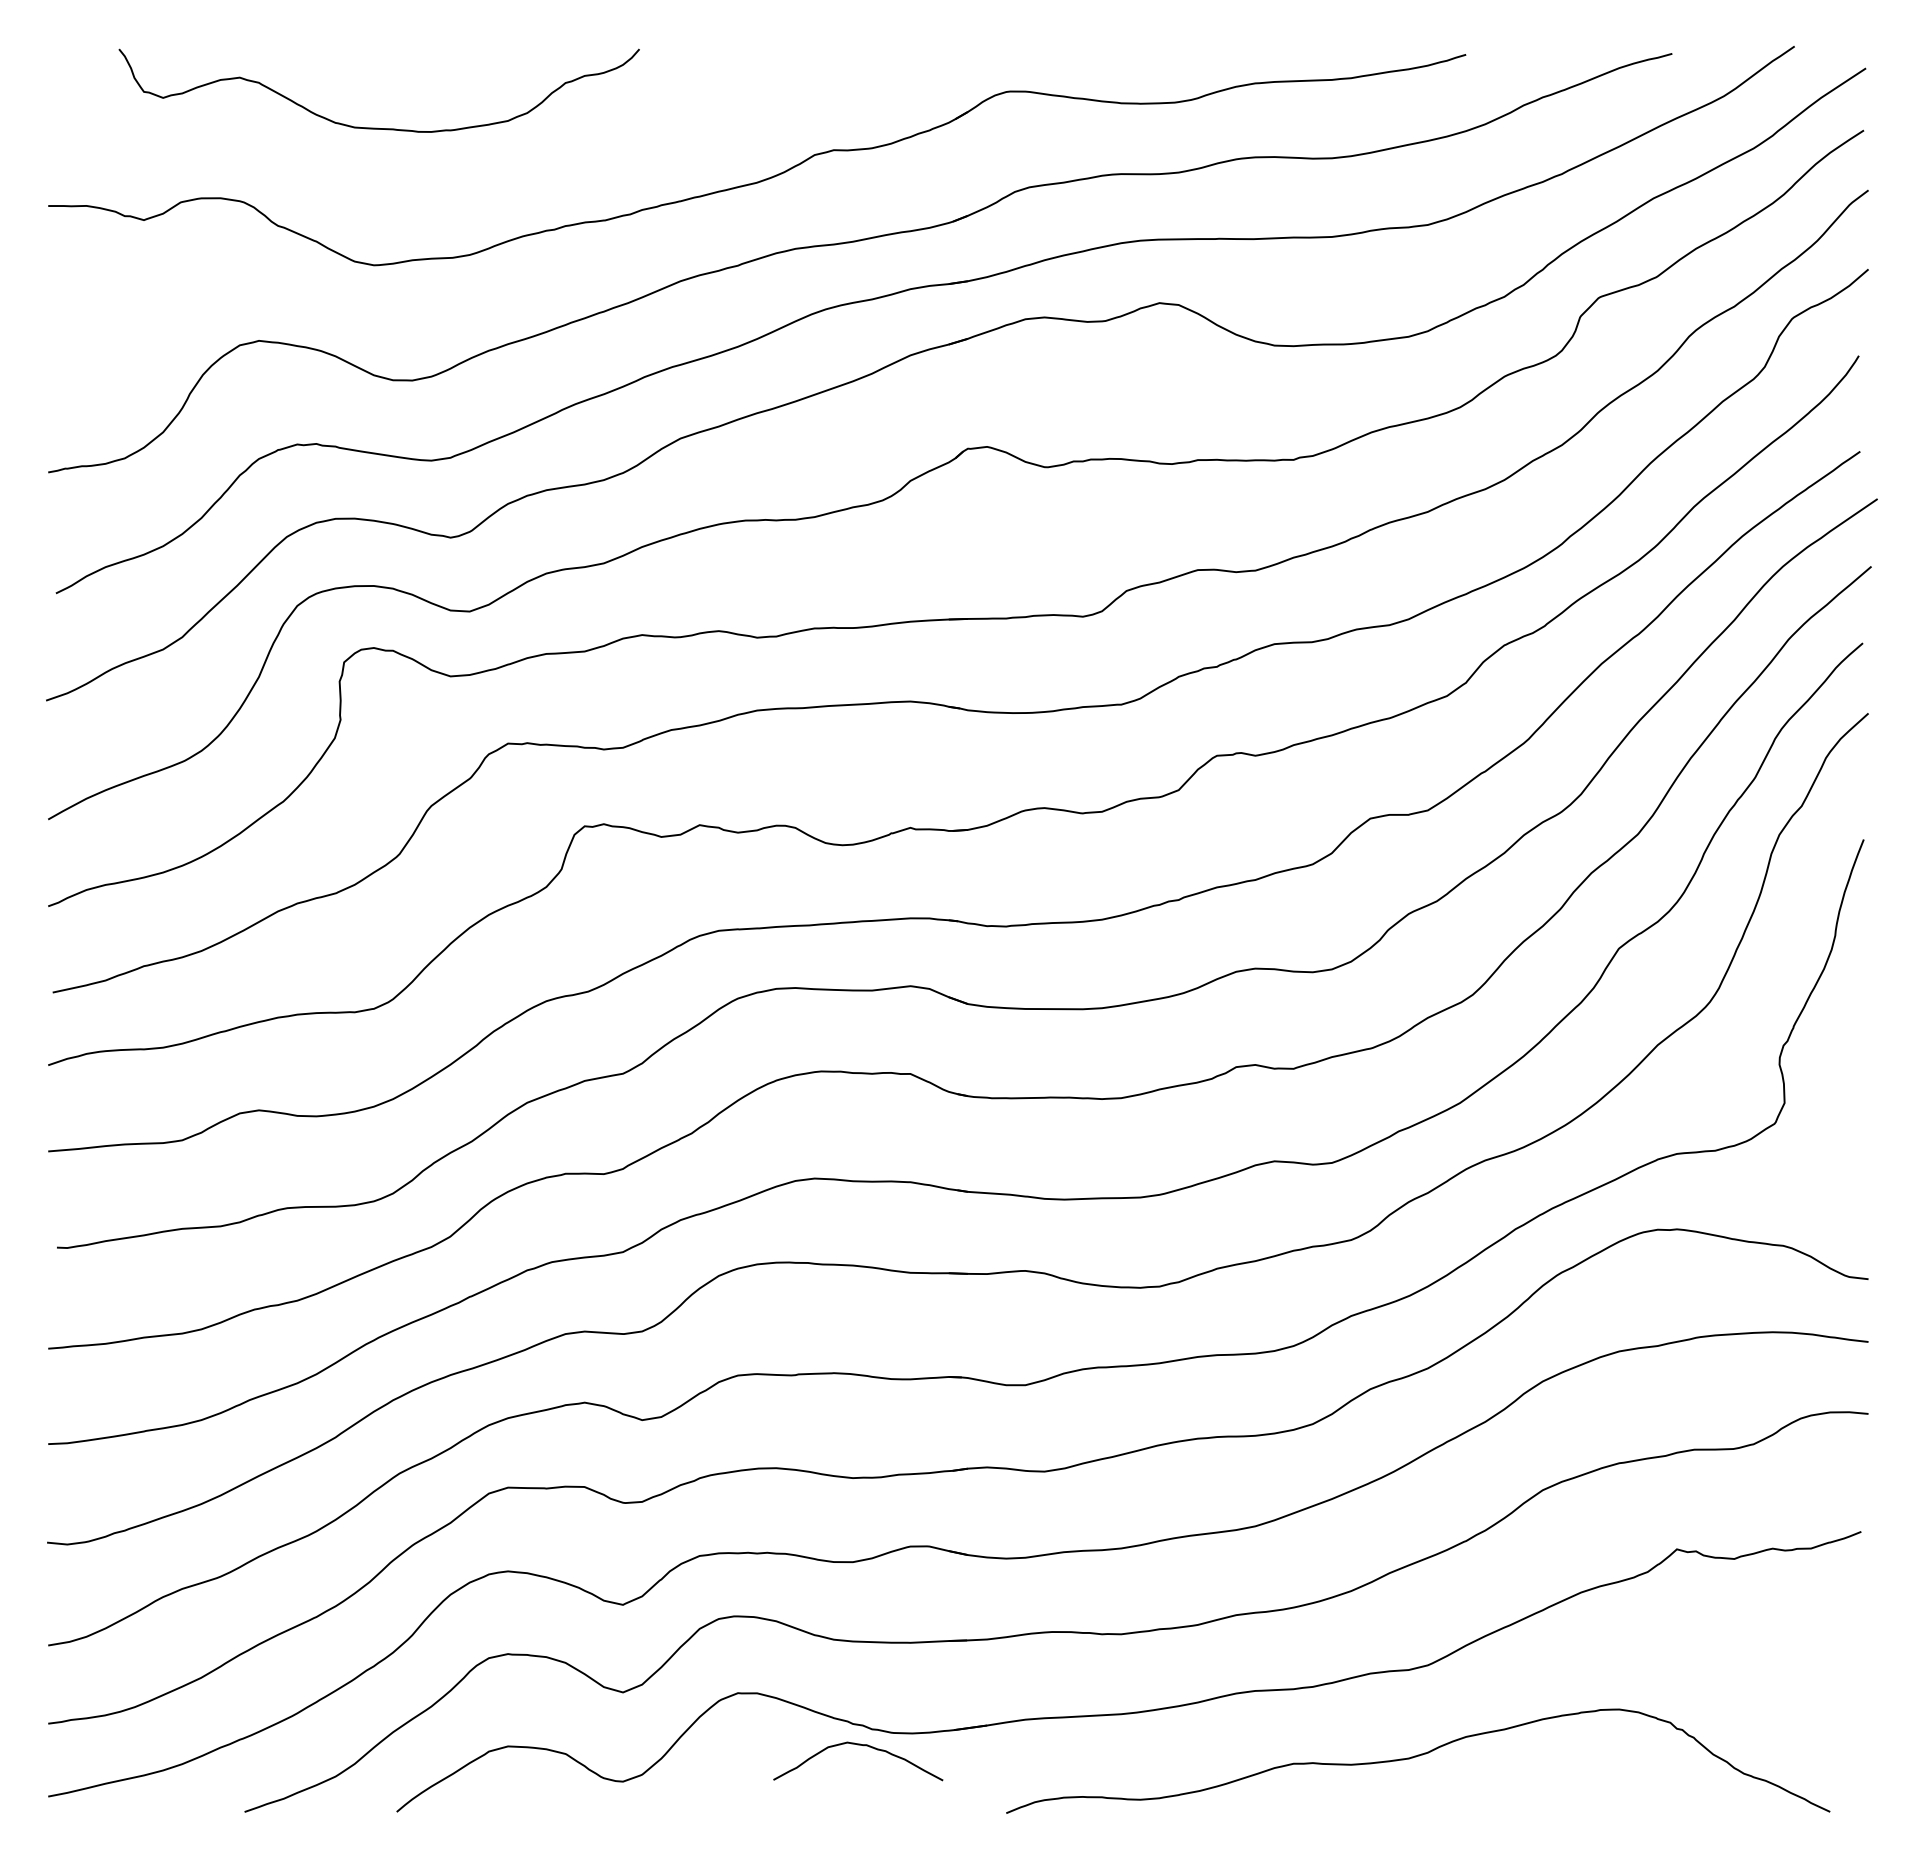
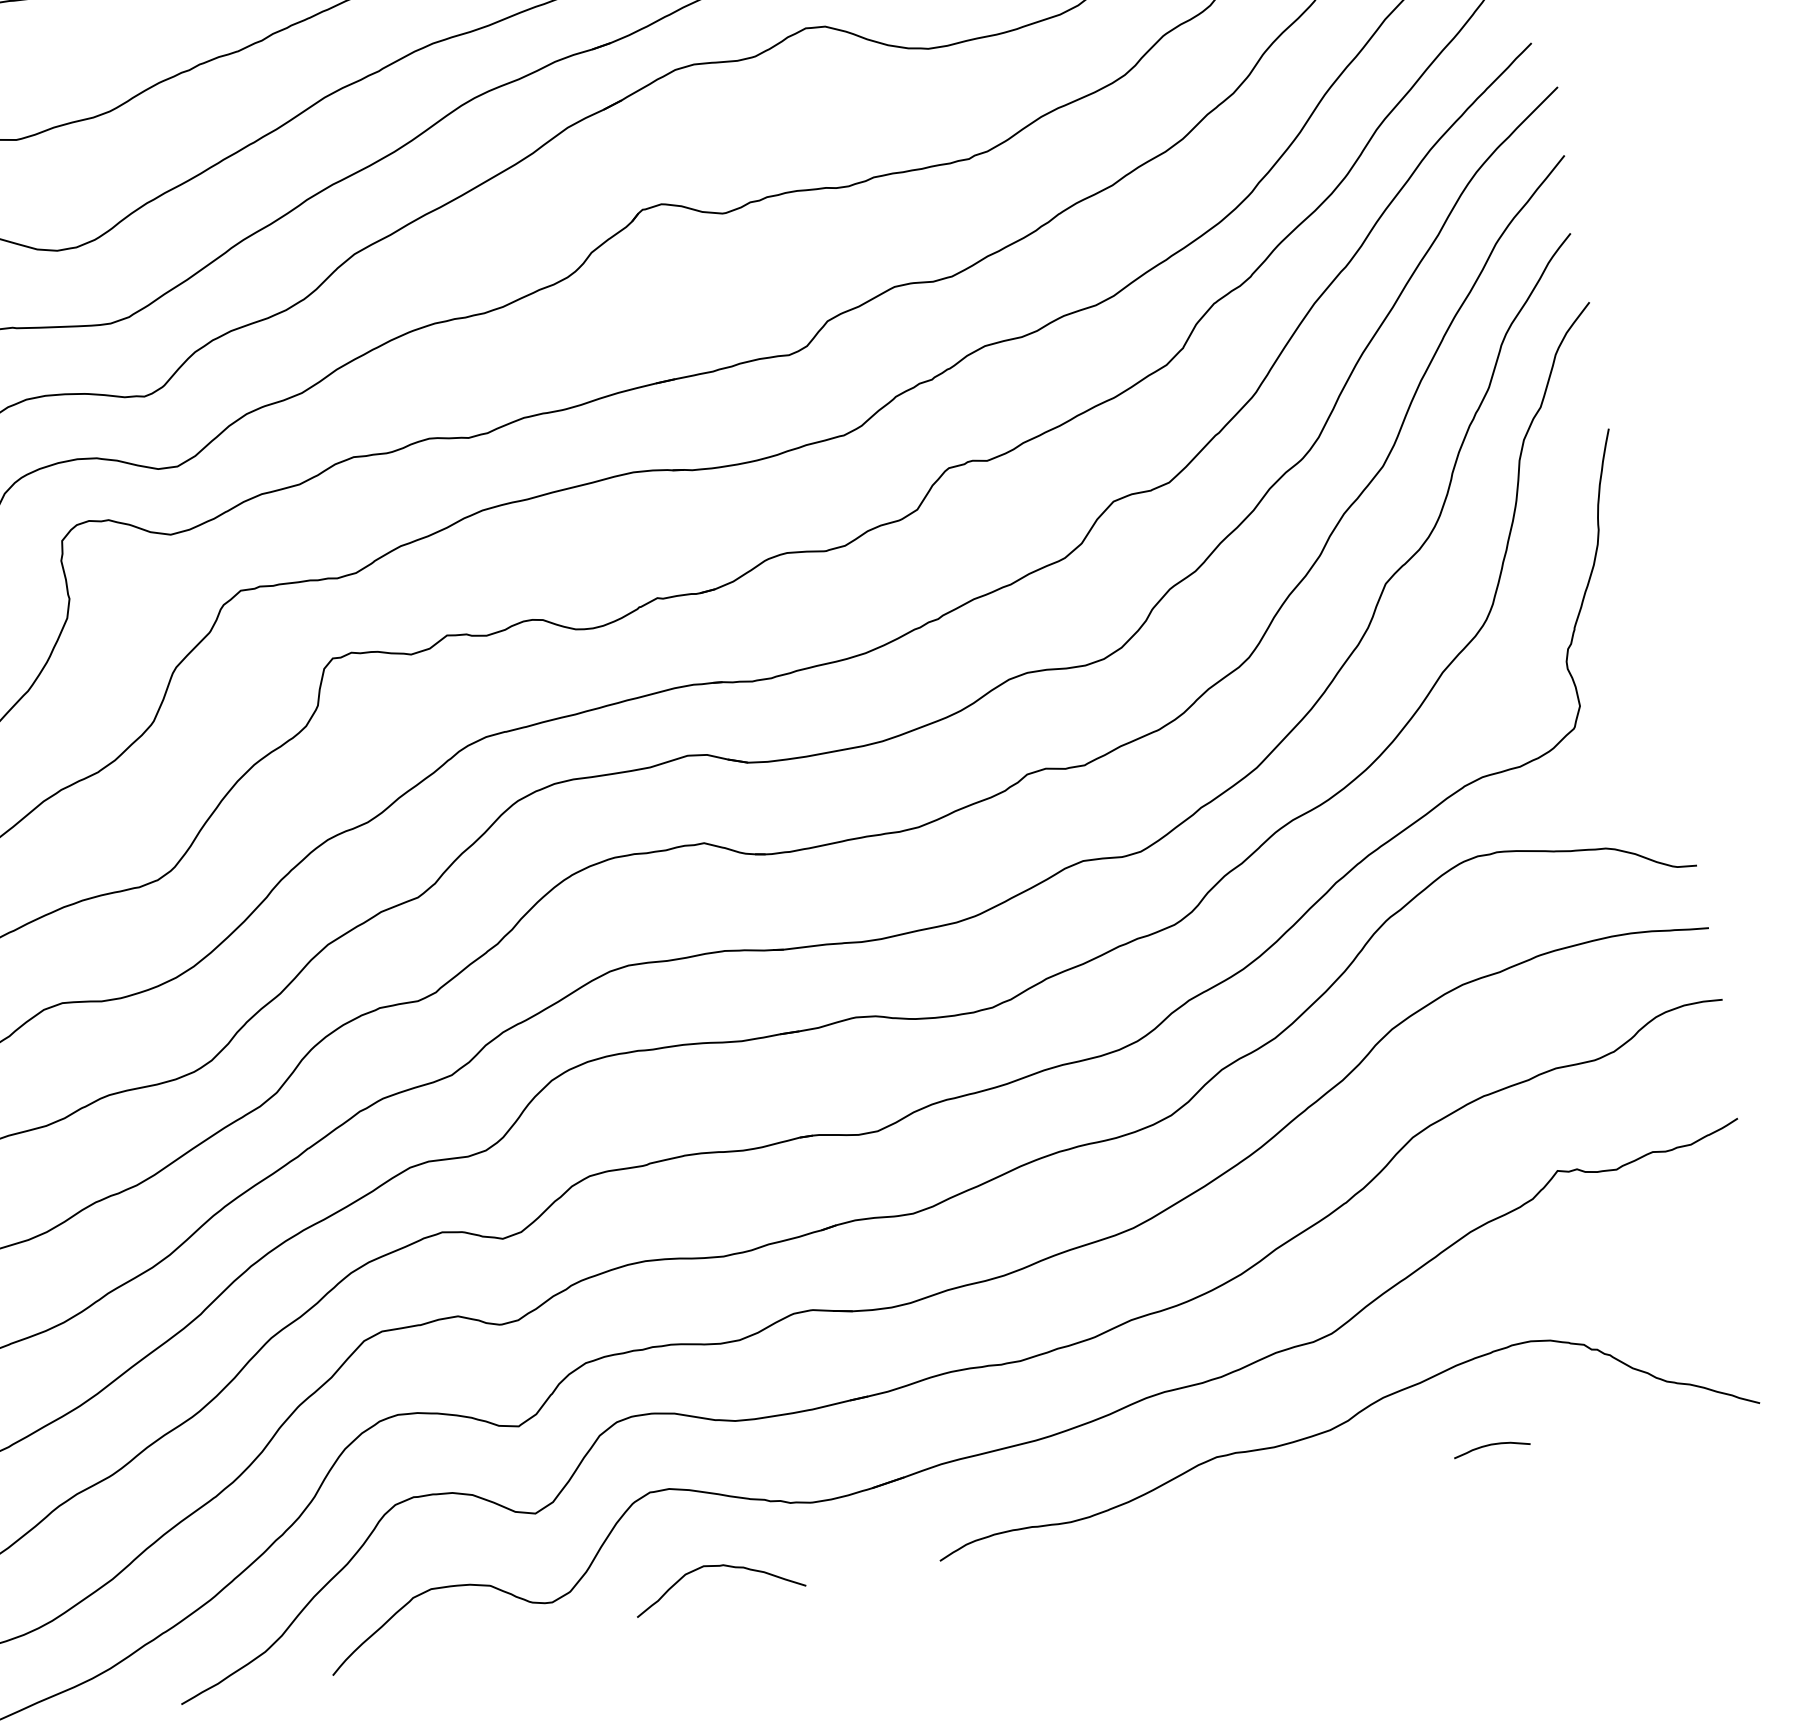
curve: (863, 1746) -> (720, 1567), moved
curve: (1561, 1803) -> (1490, 1445), added

